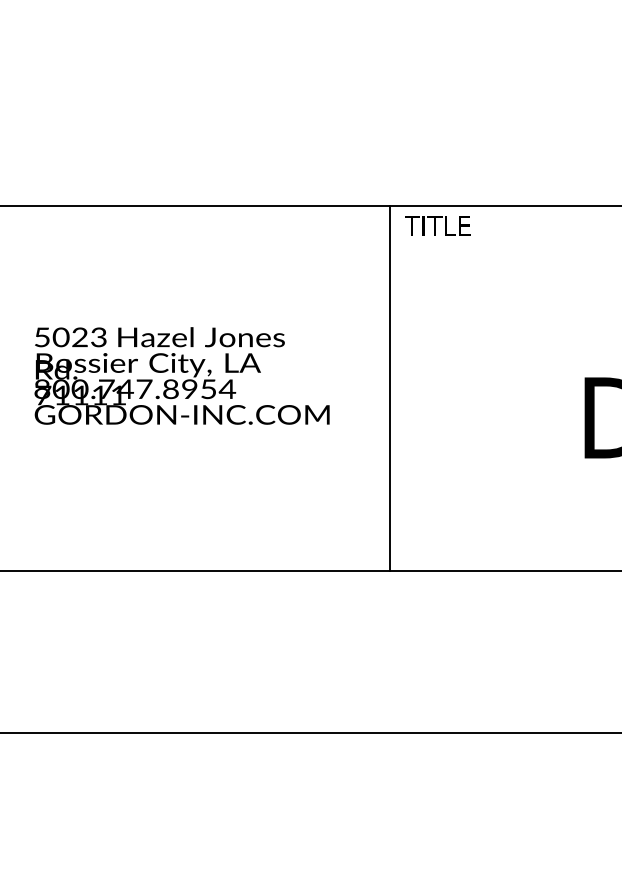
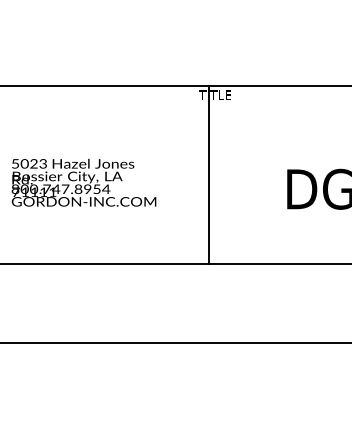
text: (181, 375) -> (83, 182), moved
line: (389, 387) -> (208, 174), moved

